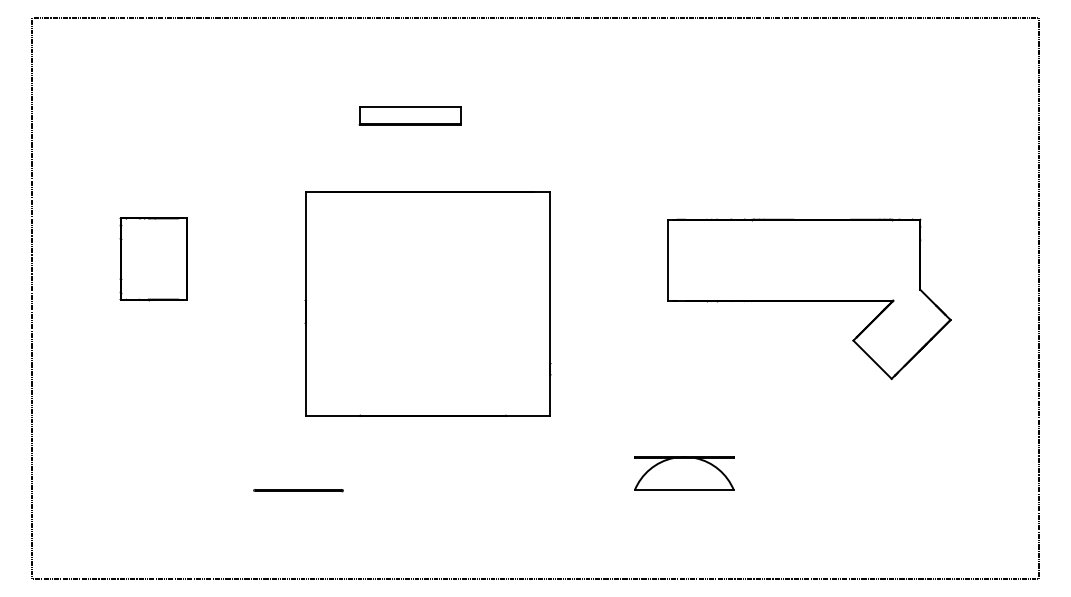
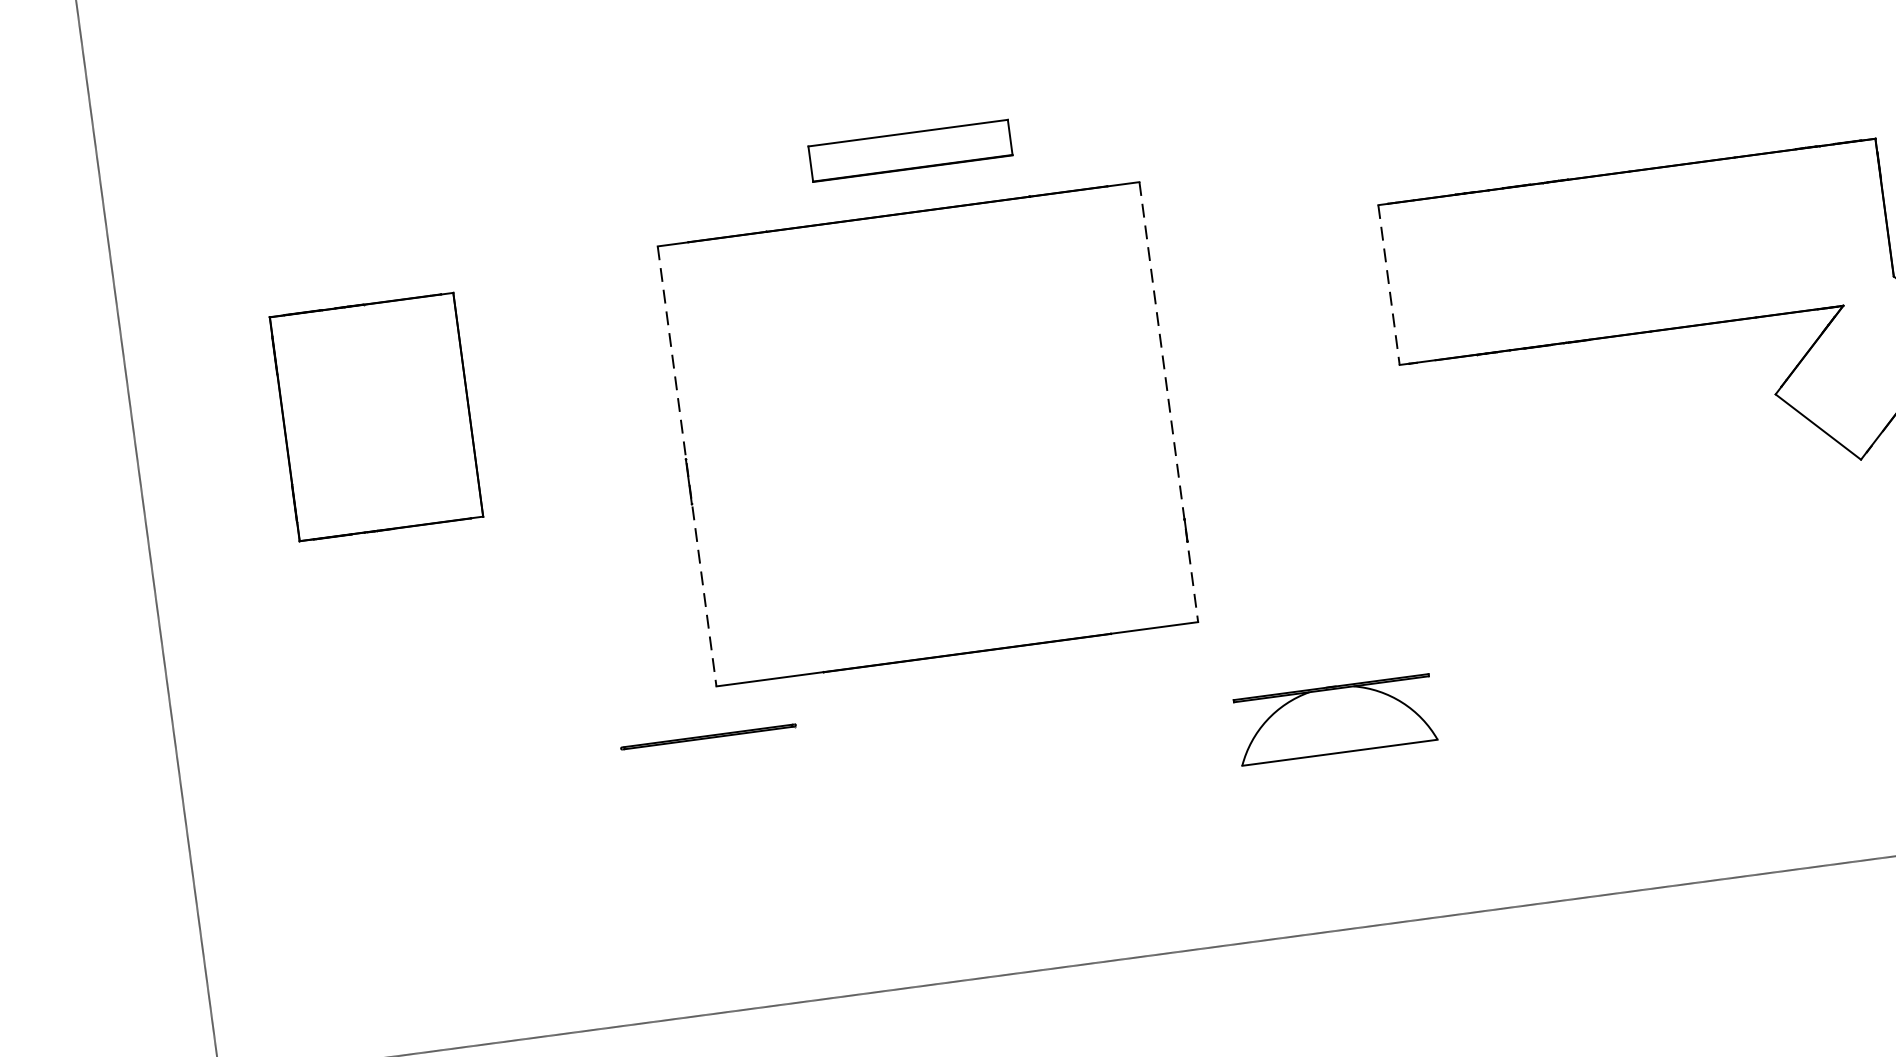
part: (409, 115) -> (909, 150), moved
part: (153, 259) -> (375, 418), size x1.4
line: (667, 260) -> (1388, 285), solid -> dashed
line: (305, 304) -> (686, 467), solid -> dashed
line: (550, 304) -> (1169, 402), solid -> dashed
part: (684, 473) -> (1335, 719), moved
line: (298, 490) -> (708, 737), moved

